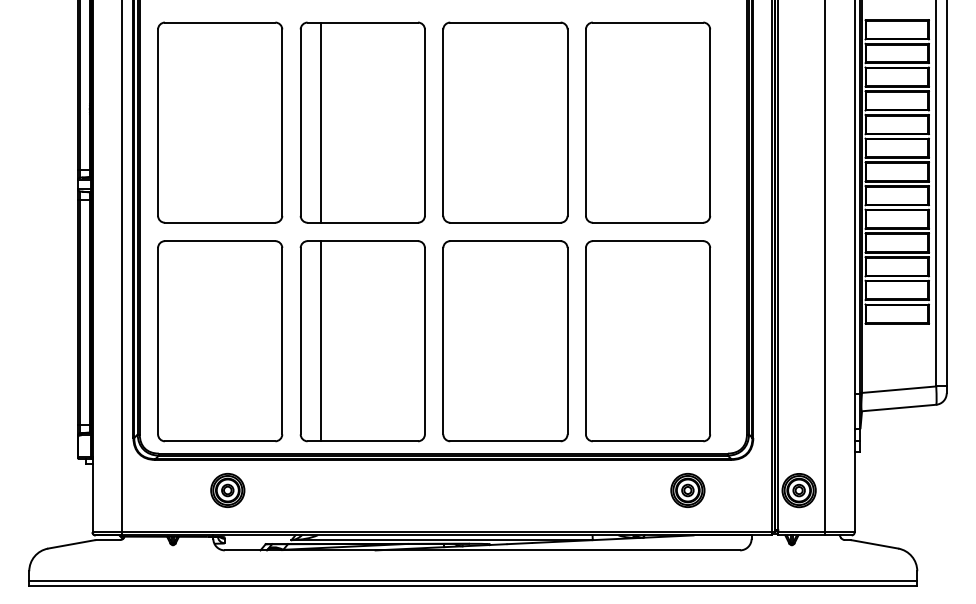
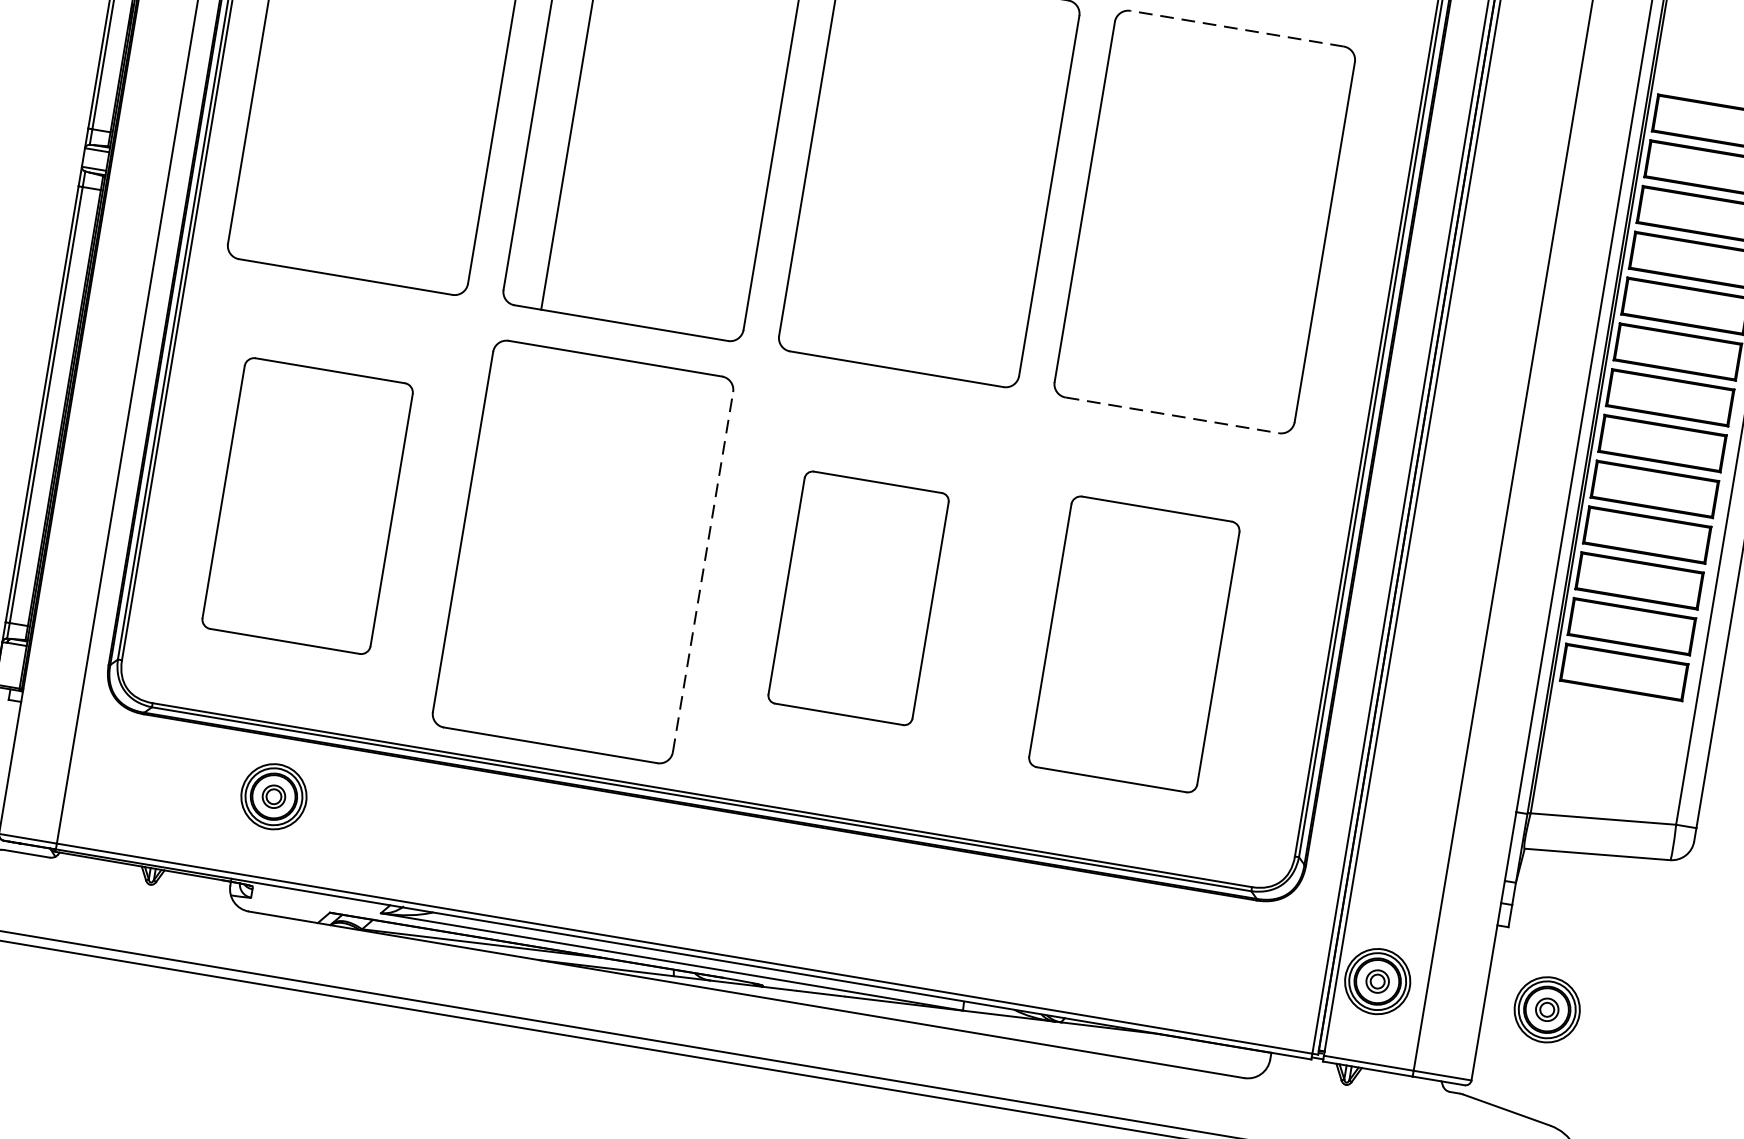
line: (647, 22) -> (1236, 28), solid -> dashed
line: (648, 222) -> (1173, 415), solid -> dashed
line: (424, 340) -> (702, 570), solid -> dashed
part: (220, 341) -> (308, 506), size x0.7
line: (321, 341) -> (503, 539), removed
part: (505, 341) -> (858, 598), size x0.6
part: (648, 341) -> (1134, 644), size x0.7
part: (687, 490) -> (1546, 1009), moved

